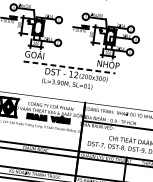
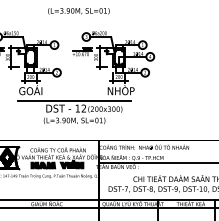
line: (70, 67) -> (75, 100), dashed -> solid

